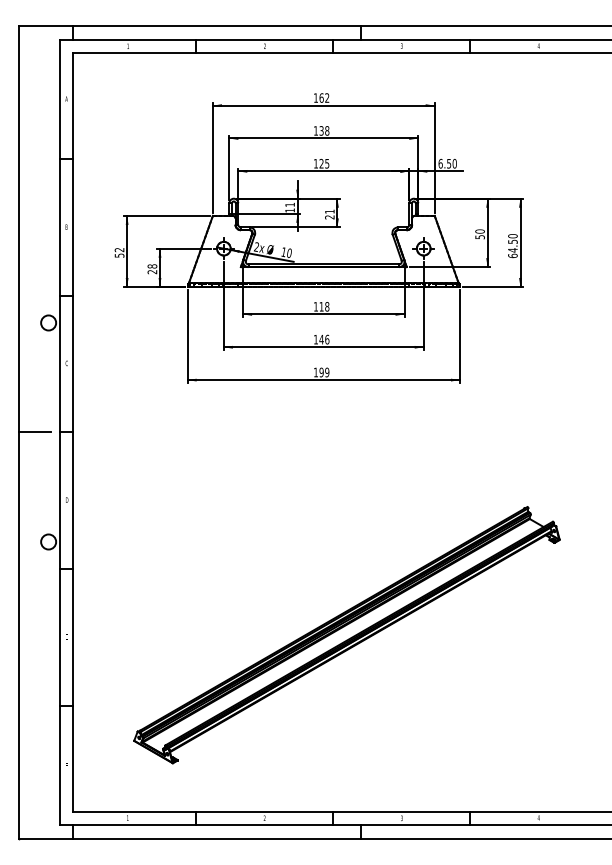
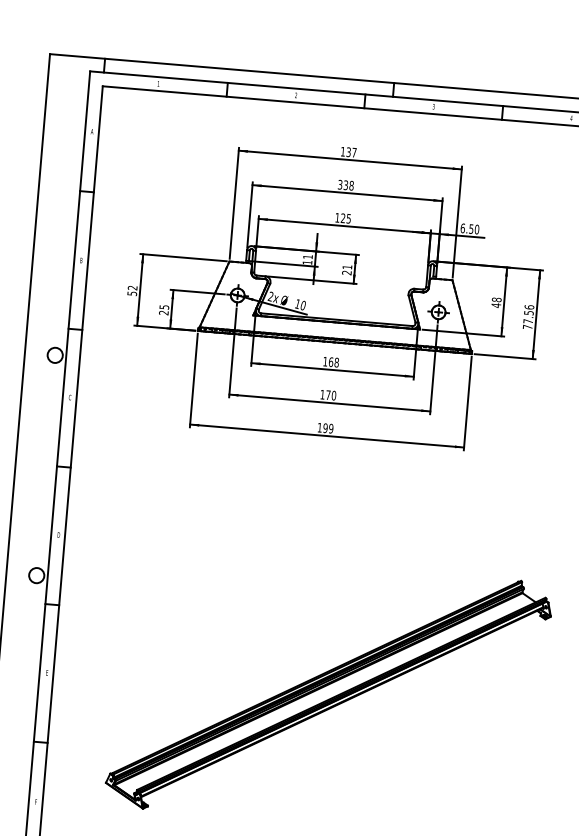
text: (324, 97) -> (351, 151), 162 -> 137
text: (315, 130) -> (339, 184), 138 -> 338
text: (479, 234) -> (495, 302), 50 -> 48
text: (512, 246) -> (528, 317), 64.50 -> 77.56
text: (152, 266) -> (164, 307), 28 -> 25
text: (321, 306) -> (330, 361), 118 -> 168
text: (324, 339) -> (331, 395), 146 -> 170
line: (34, 432) -> (31, 464), removed

